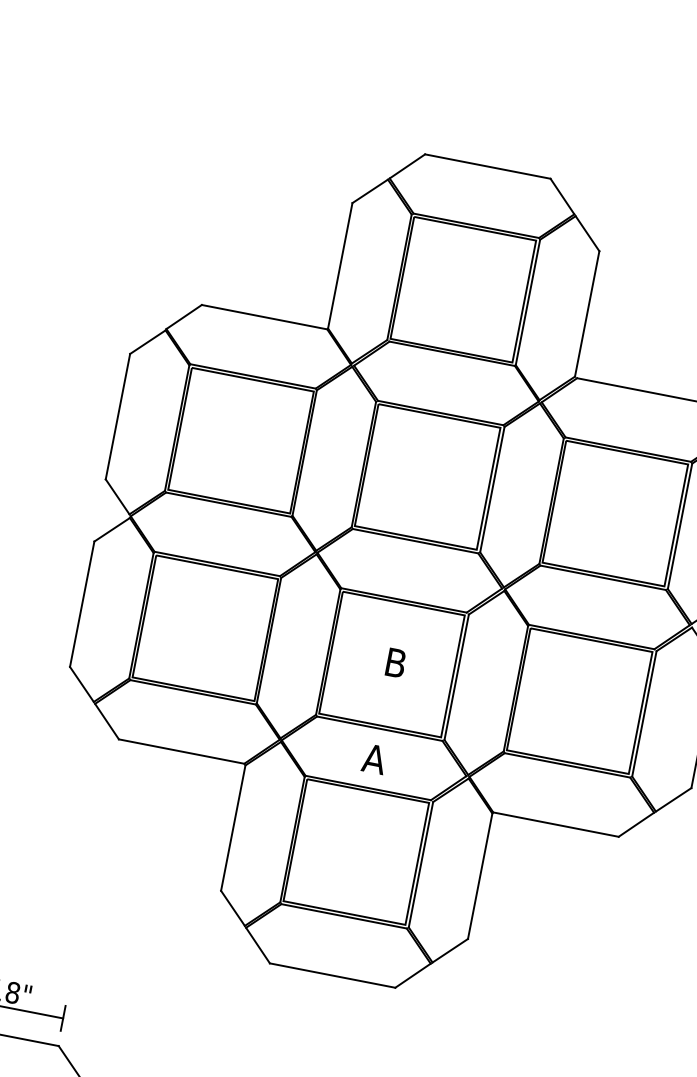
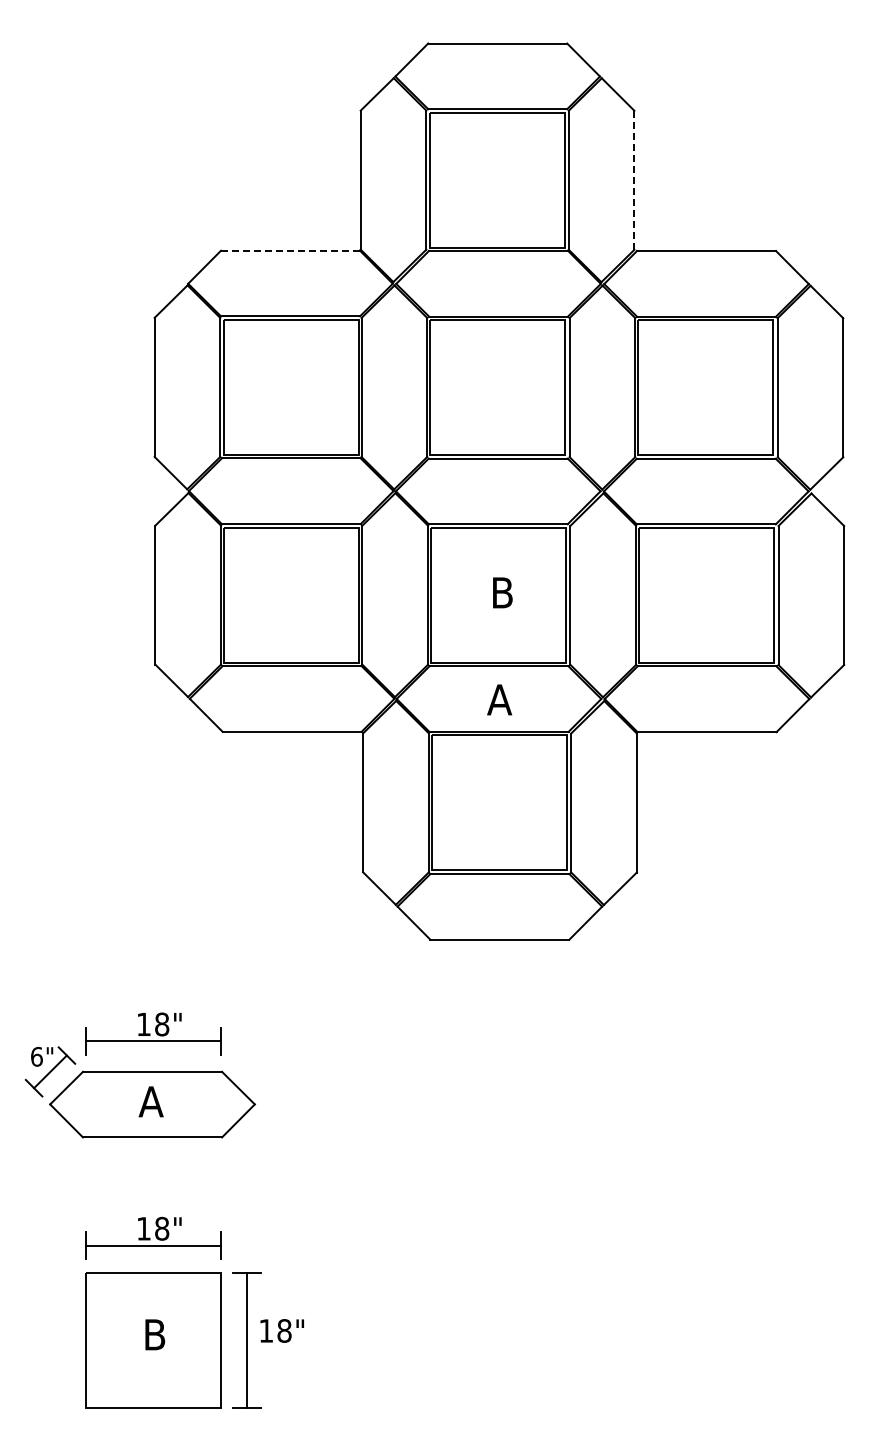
line: (587, 314) -> (634, 180), solid -> dashed
line: (264, 316) -> (290, 250), solid -> dashed

